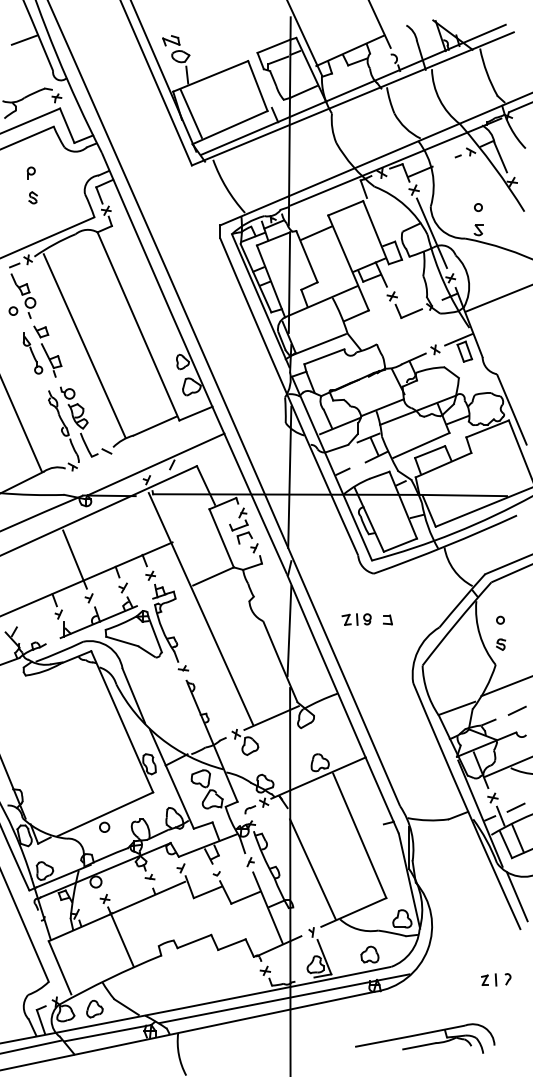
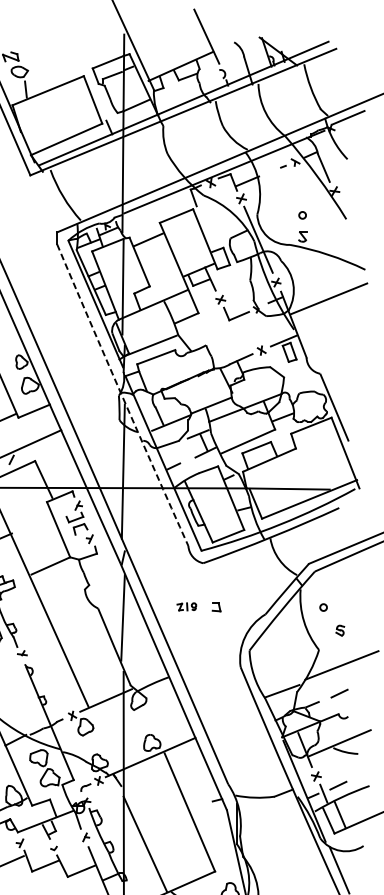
line: (190, 113) -> (29, 126), removed
arc: (288, 397) -> (122, 395), solid -> dashed
part: (356, 619) -> (186, 606), size x0.7
part: (501, 644) -> (340, 630), moved

